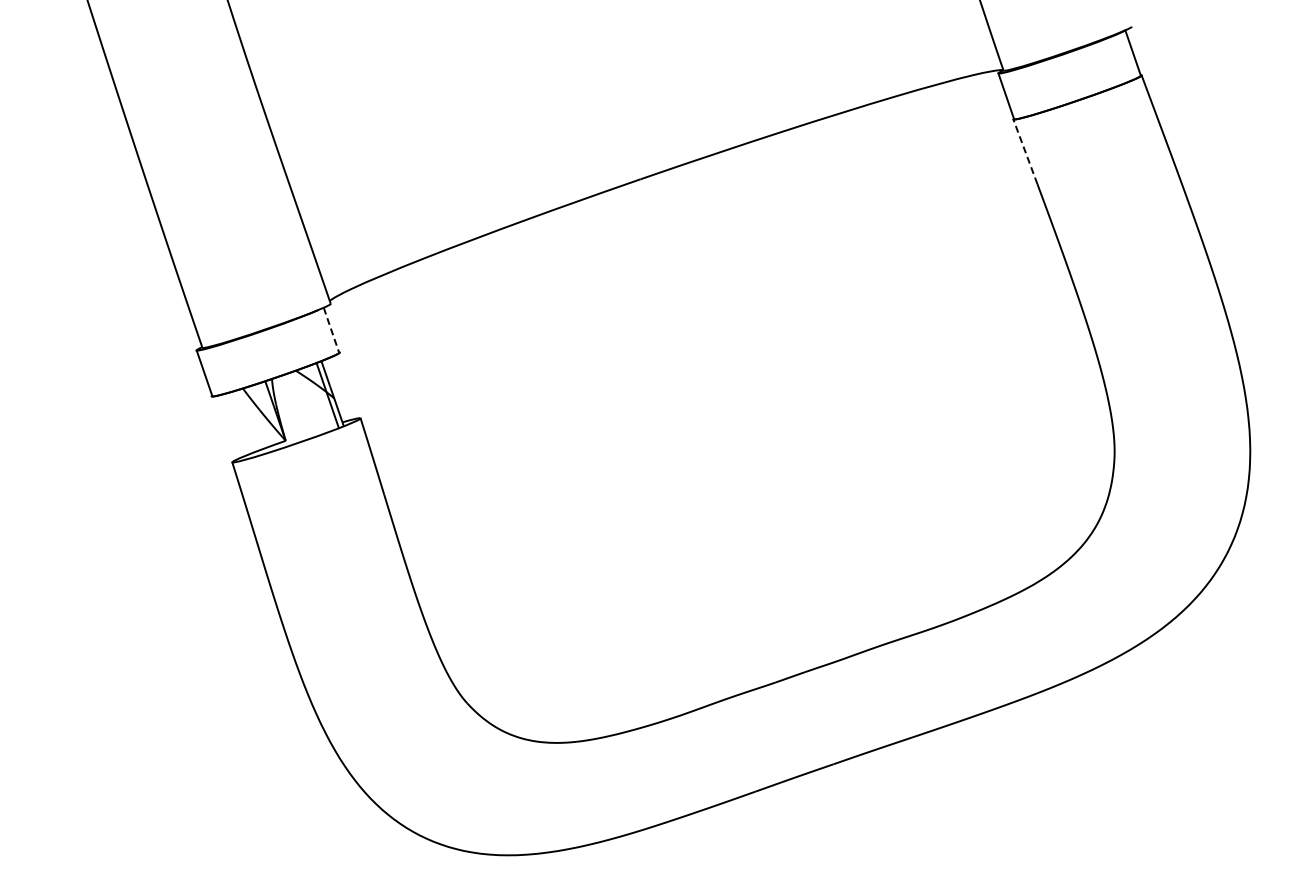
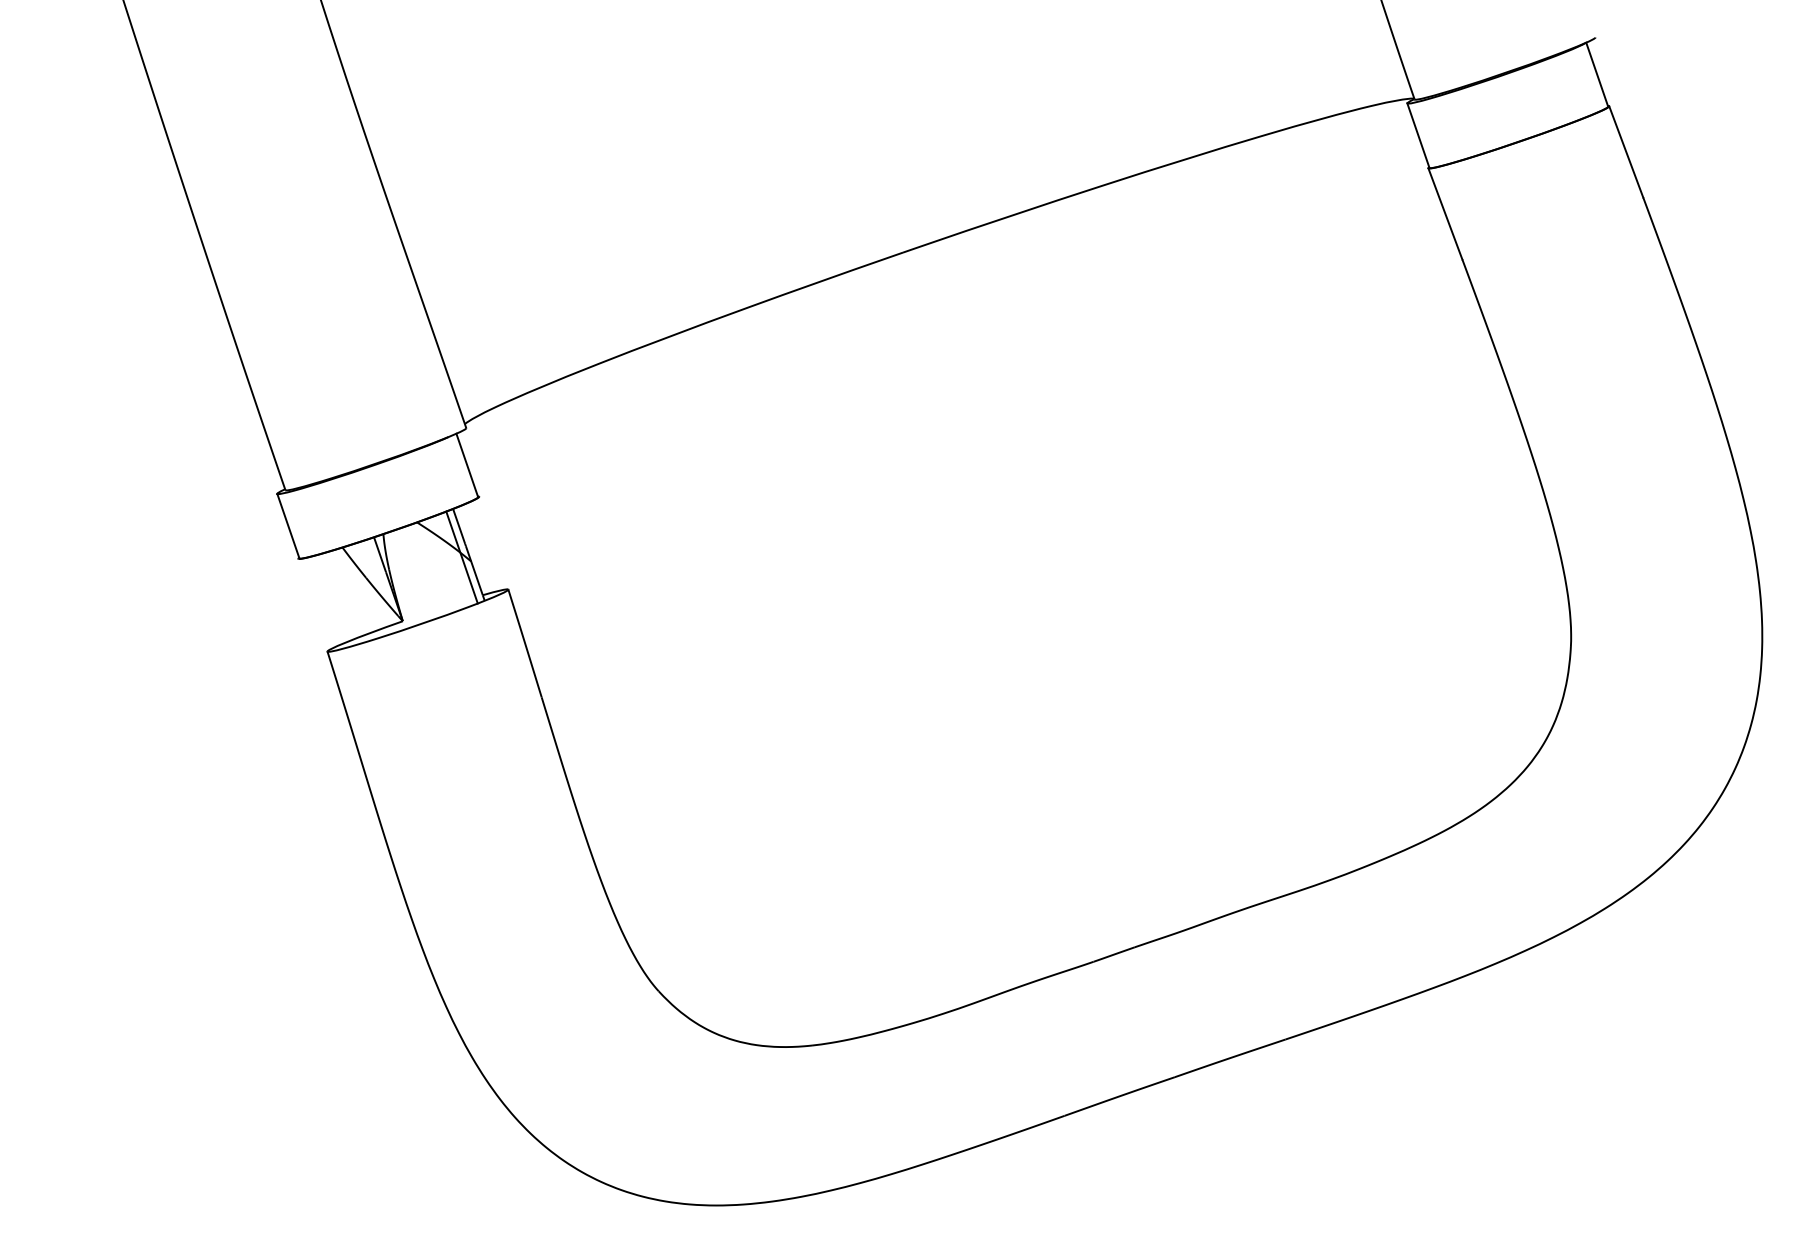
line: (1025, 151) -> (1445, 213), dashed -> solid
line: (331, 330) -> (467, 465), dashed -> solid

